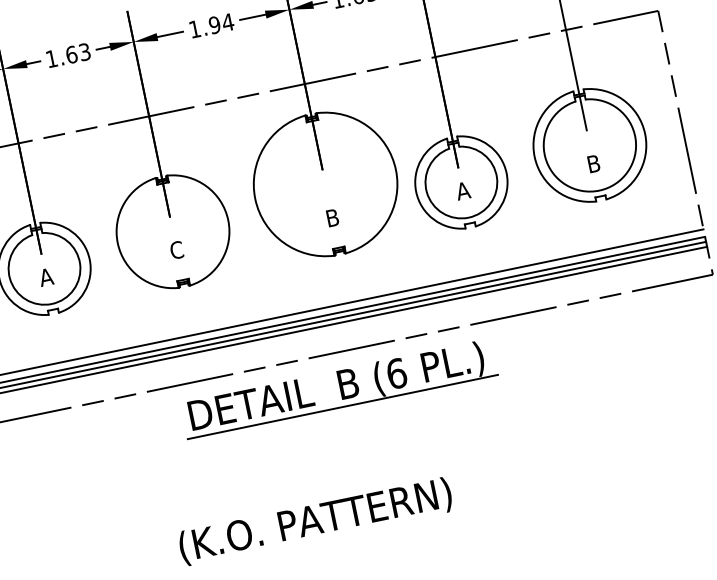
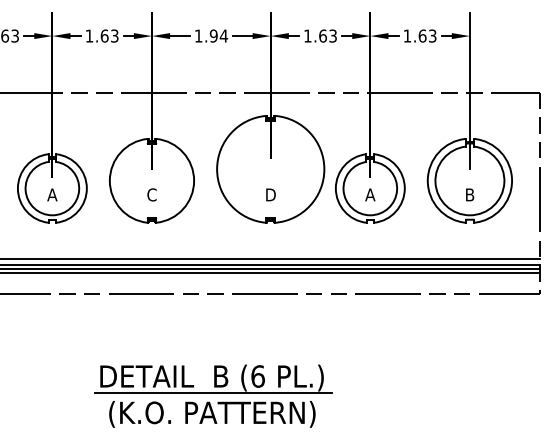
text: (332, 217) -> (270, 194), B -> D
part: (338, 388) -> (213, 378), moved

